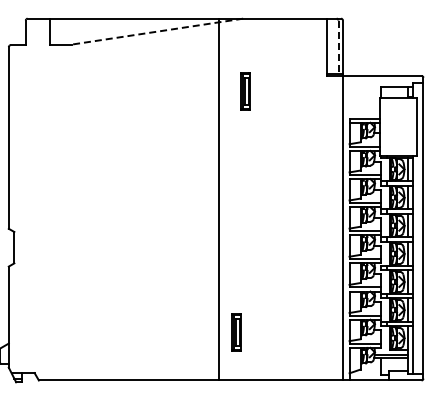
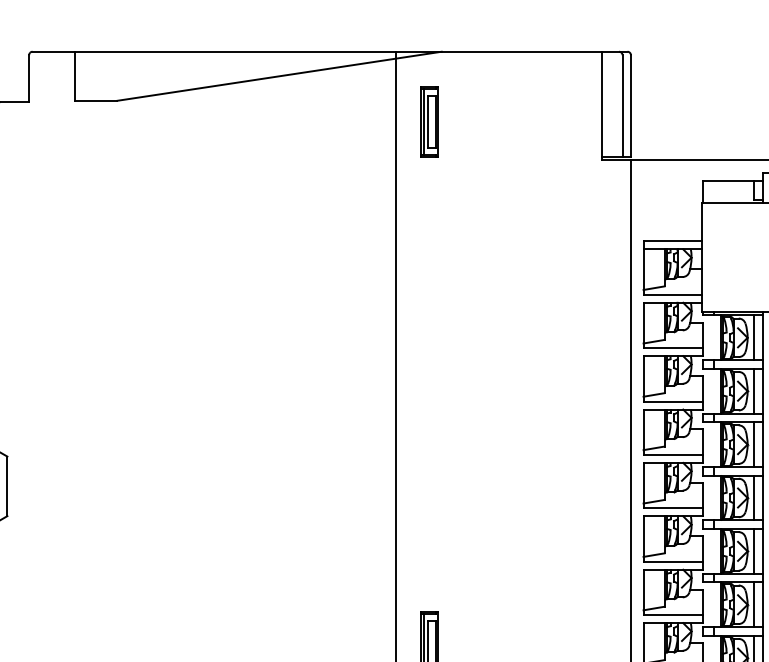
line: (157, 31) -> (279, 76), dashed -> solid
line: (338, 47) -> (622, 106), dashed -> solid
part: (245, 91) -> (428, 121), moved

